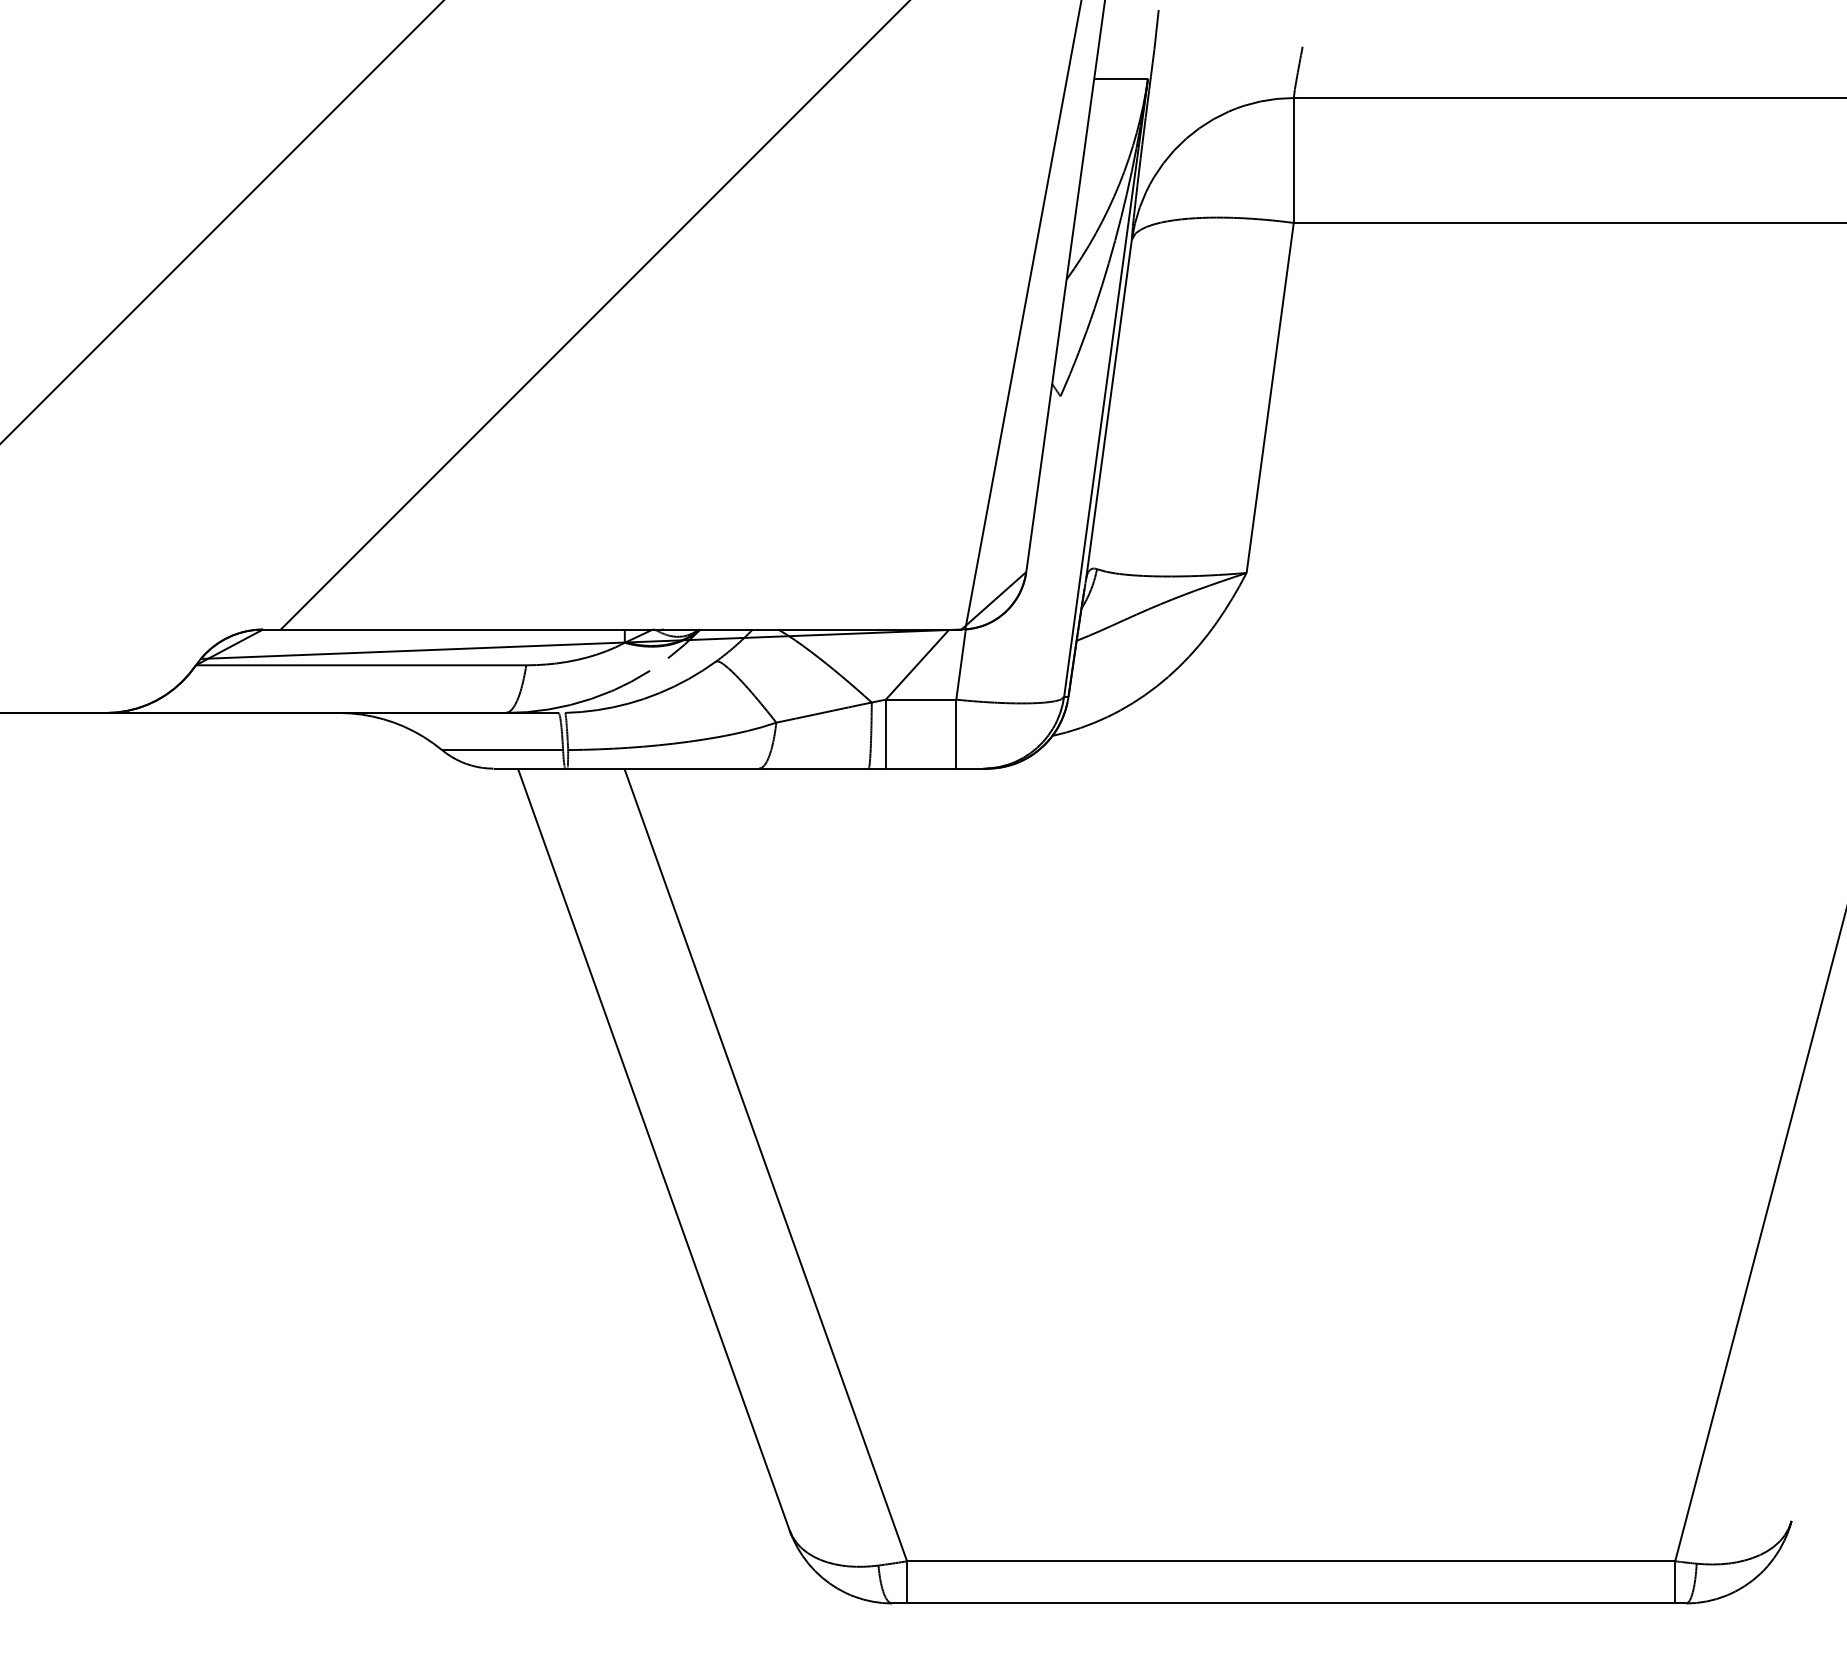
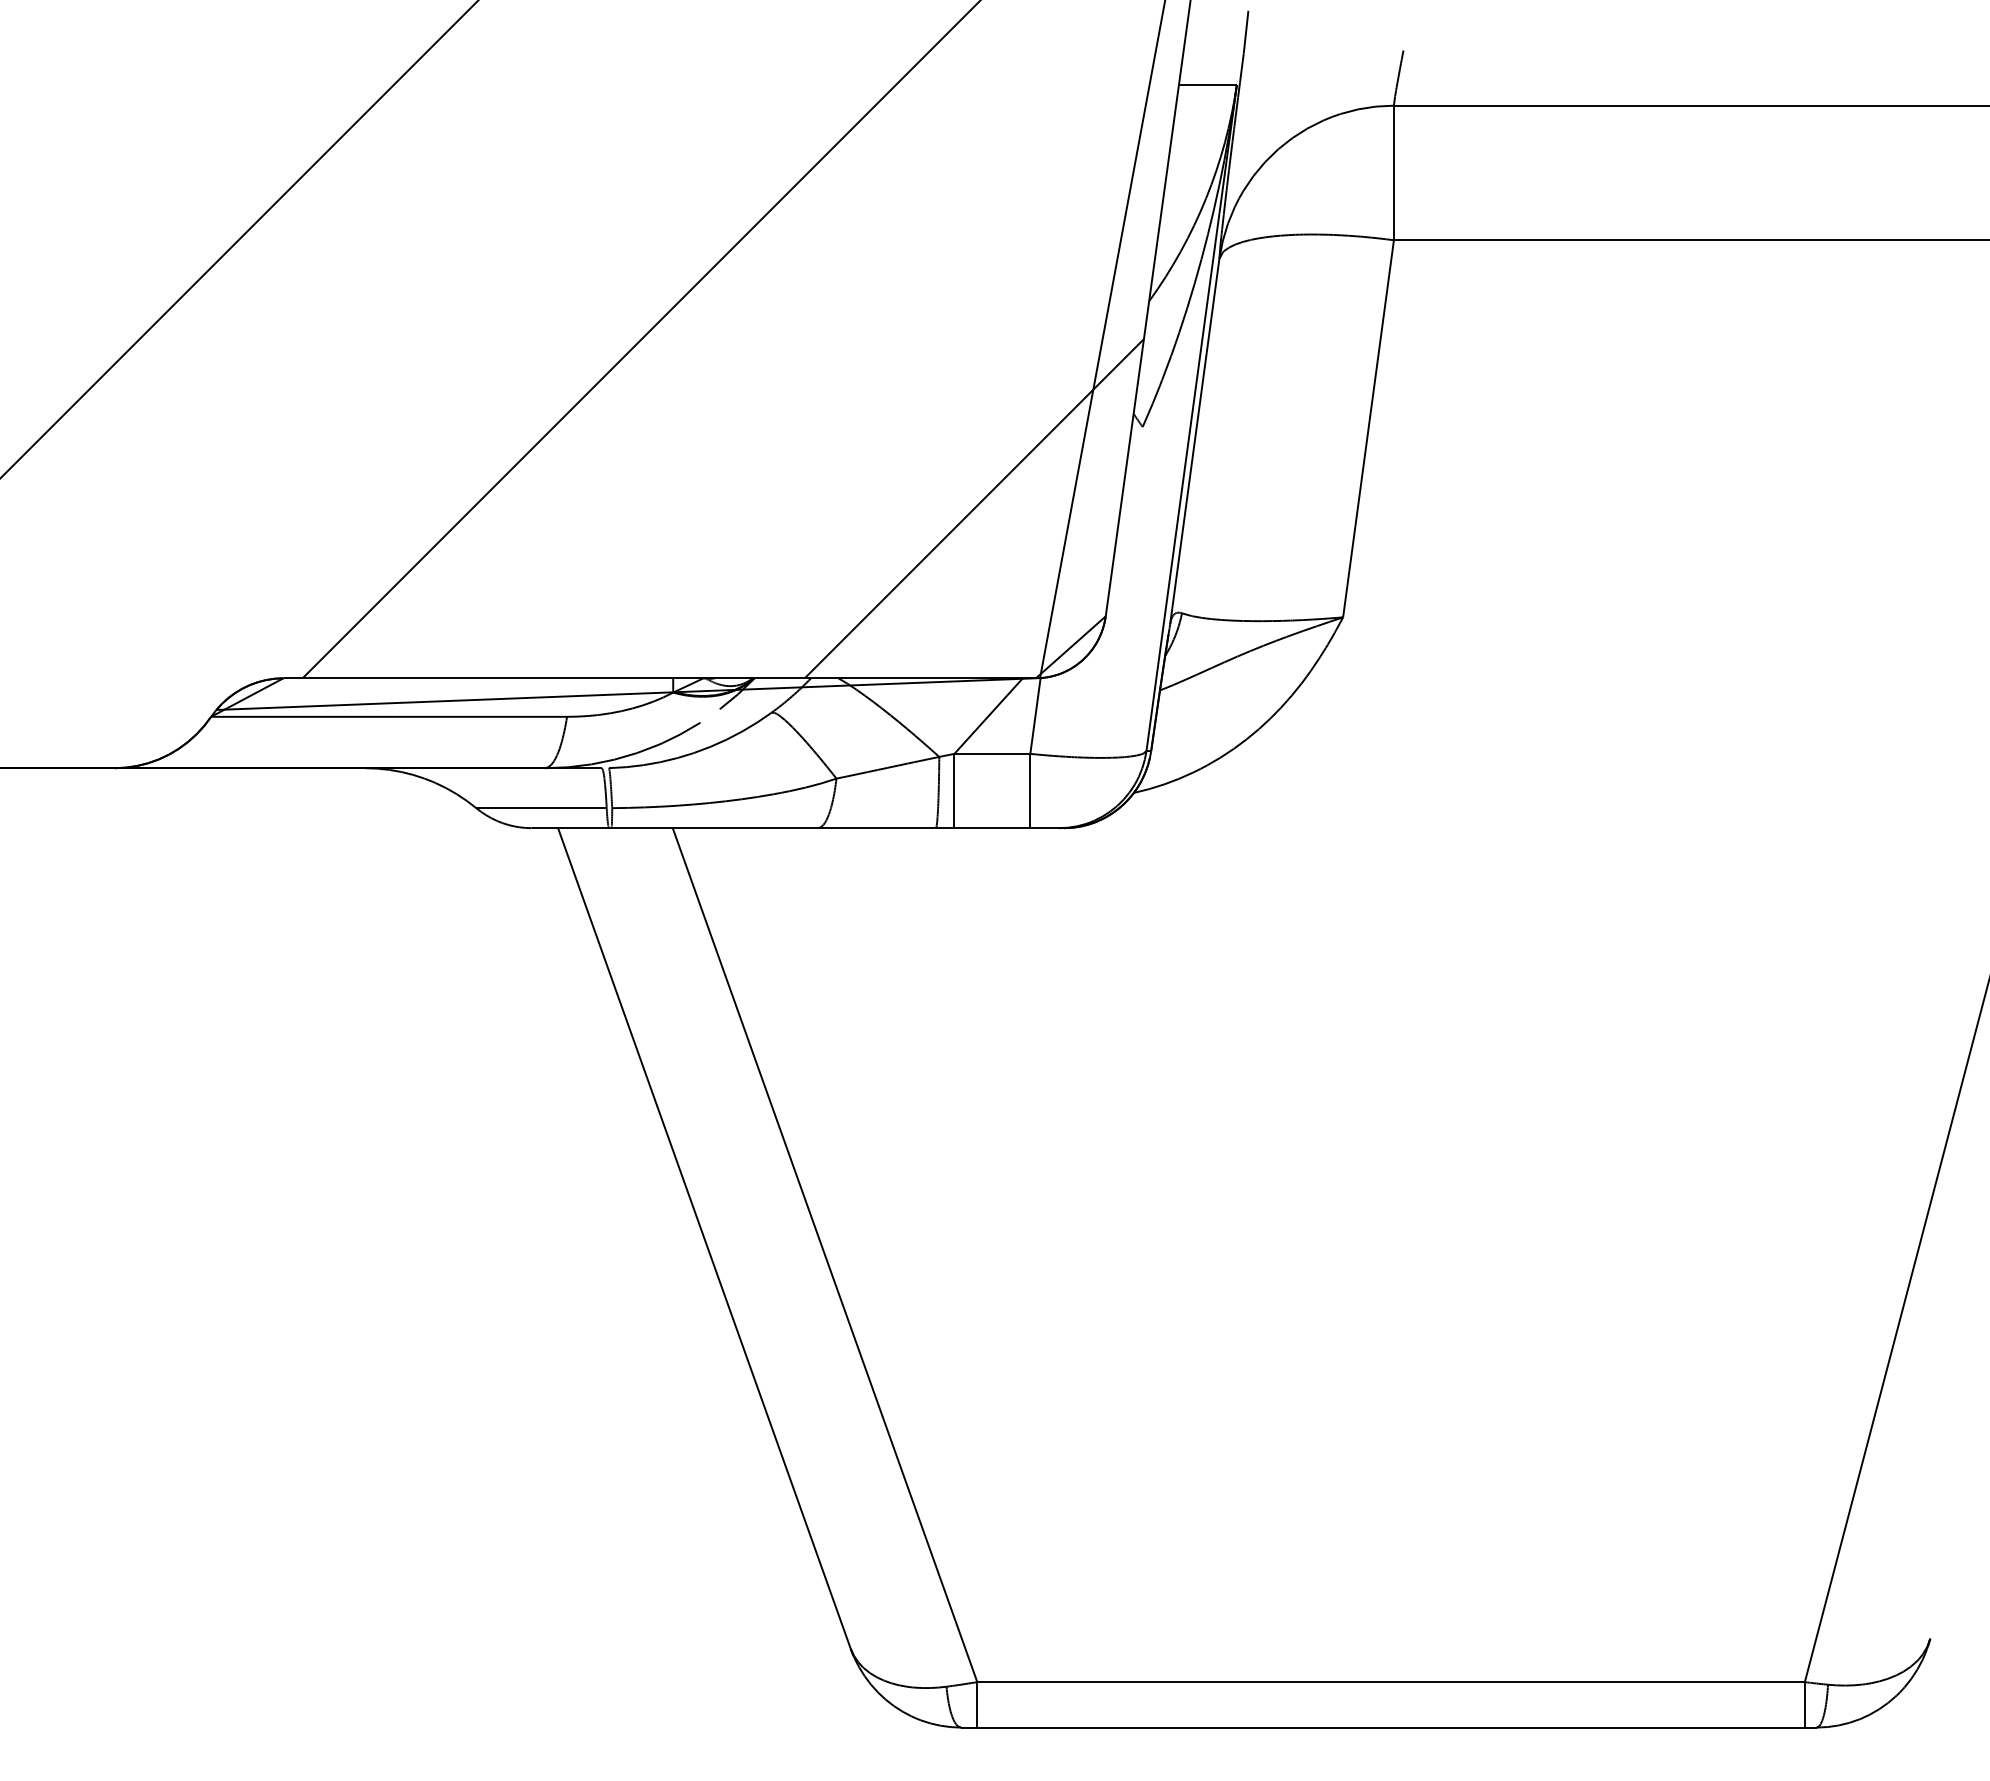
line: (903, 471) -> (973, 508), added

